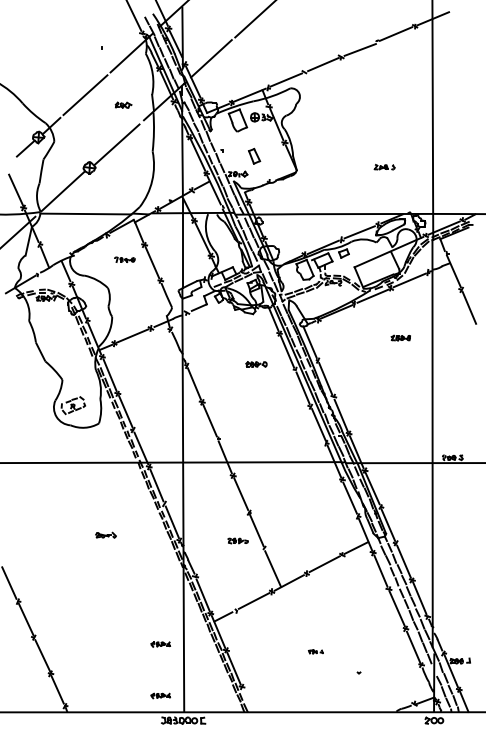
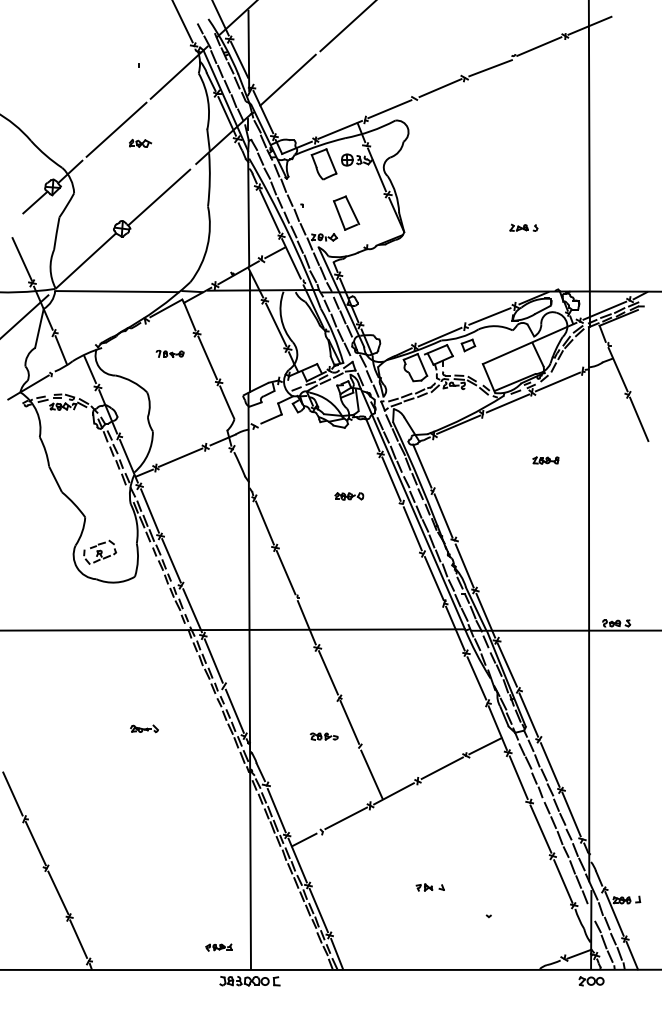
part: (123, 104) -> (140, 142), moved
part: (254, 155) -> (346, 212), size x1.67
part: (160, 644) -> (218, 877), removed
part: (315, 651) -> (429, 887), size x1.43
line: (247, 700) -> (336, 953), added

